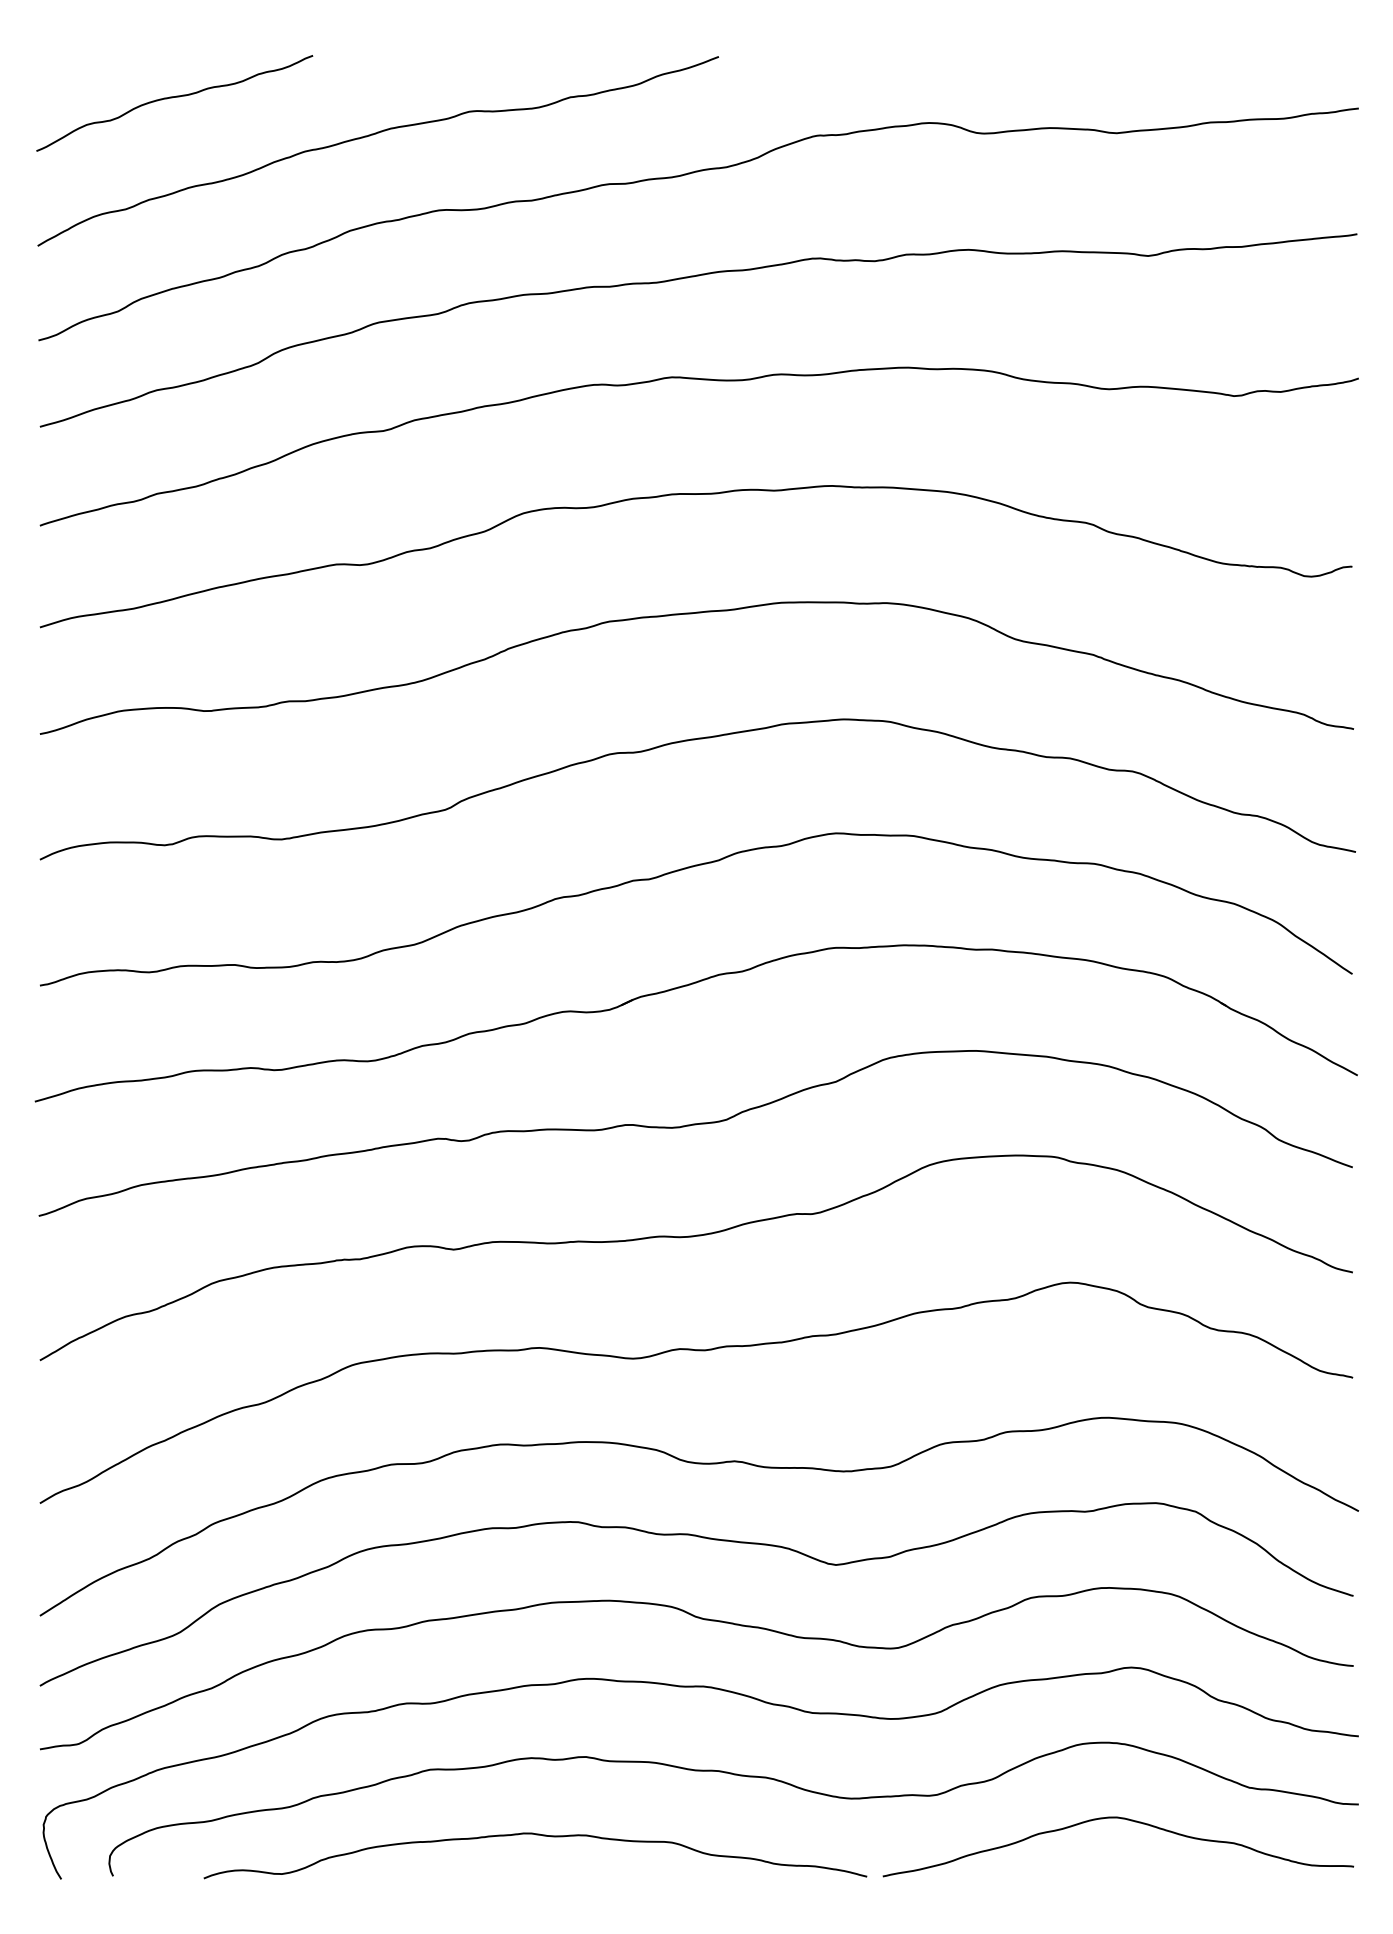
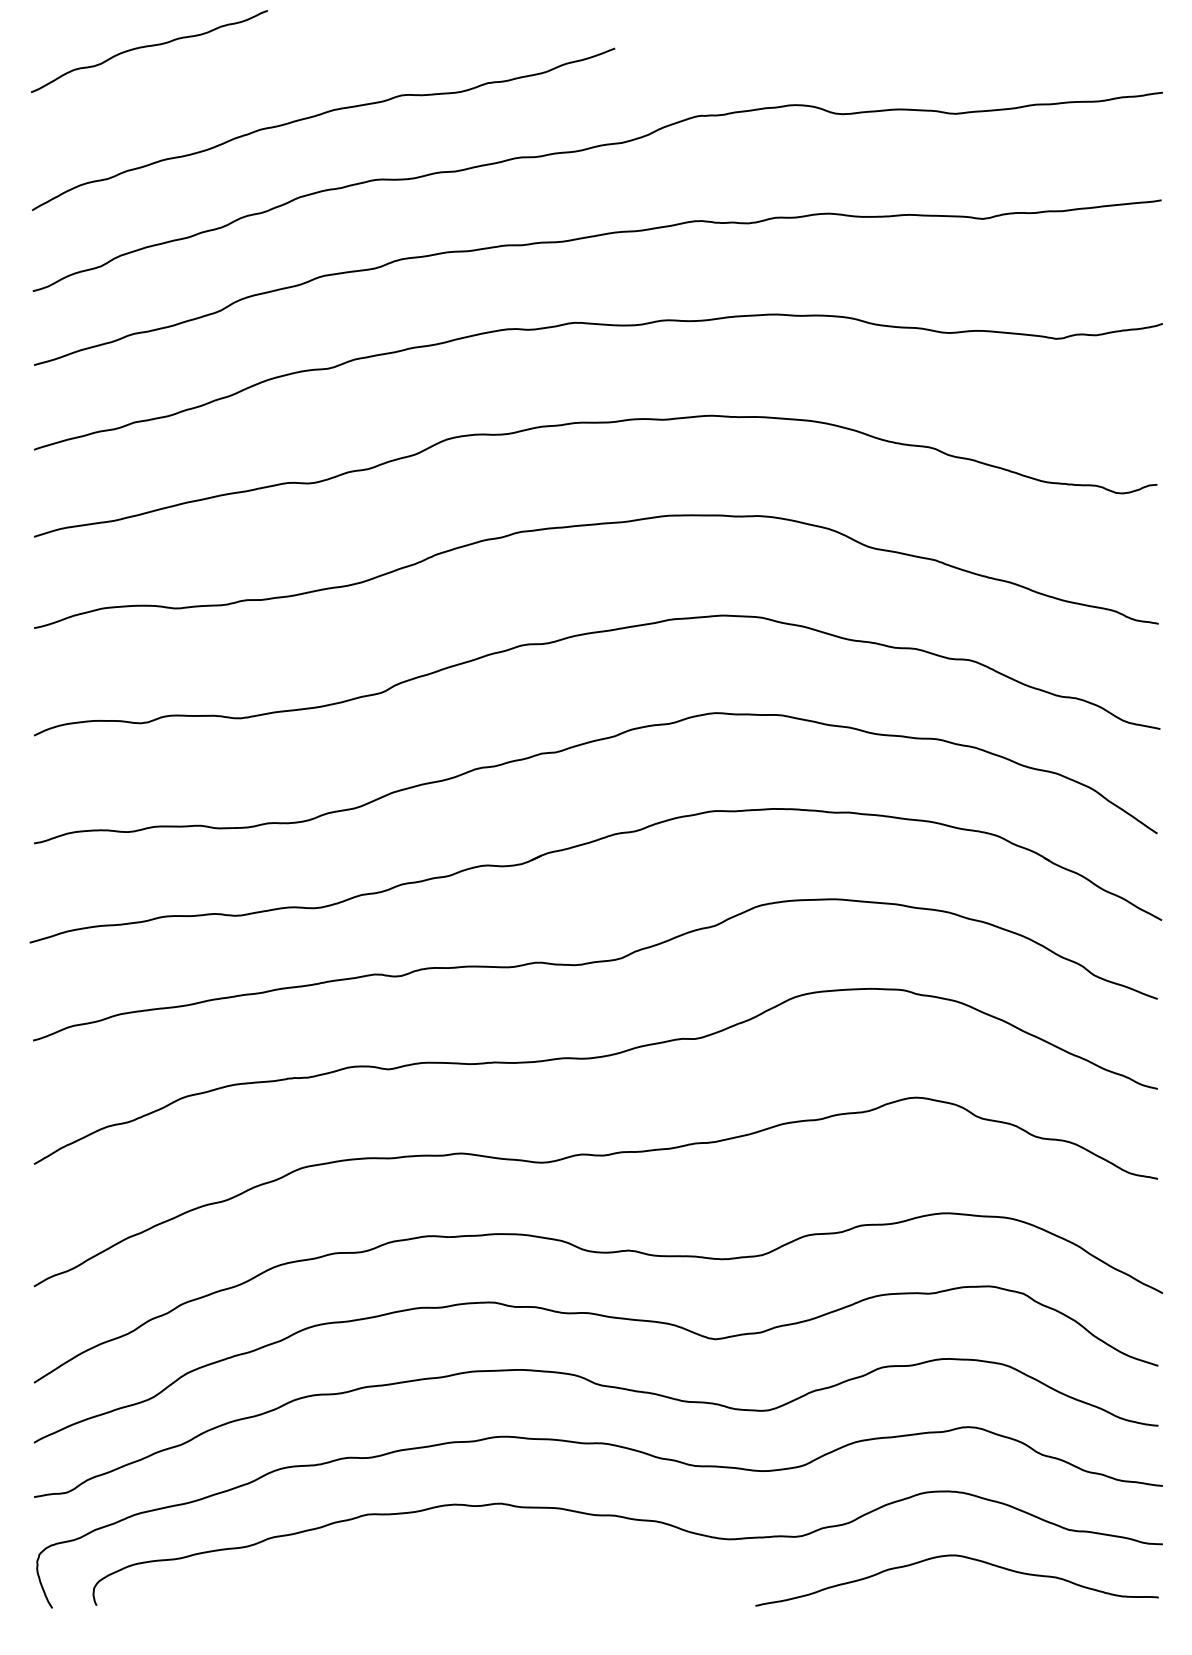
curve: (172, 98) -> (147, 47), moved
curve: (536, 1835) -> (459, 1570), removed

